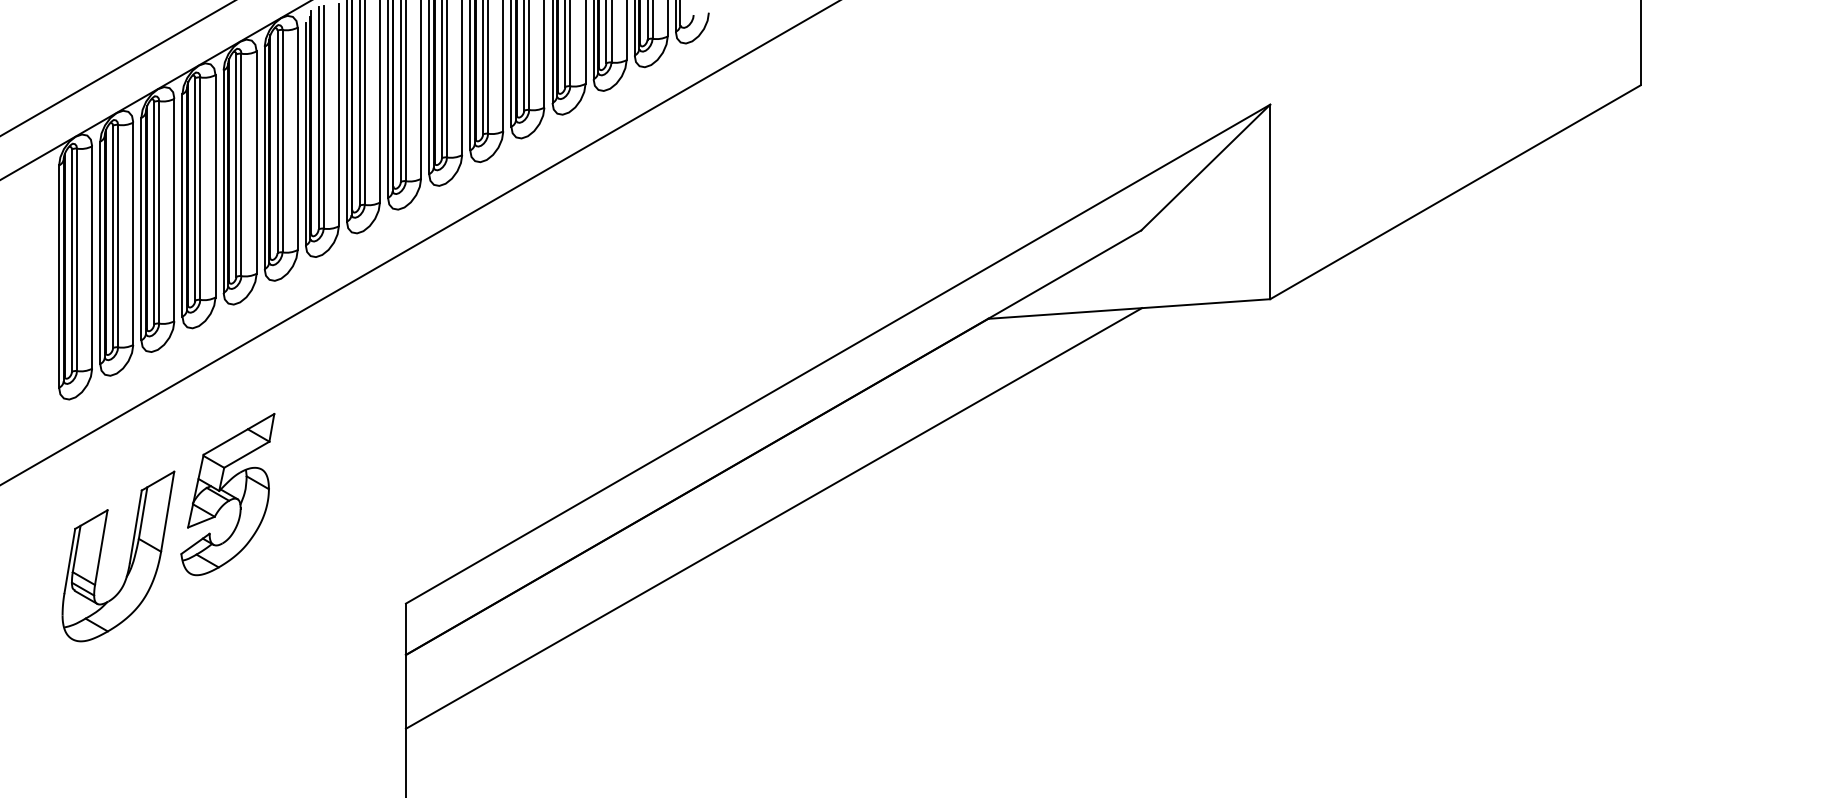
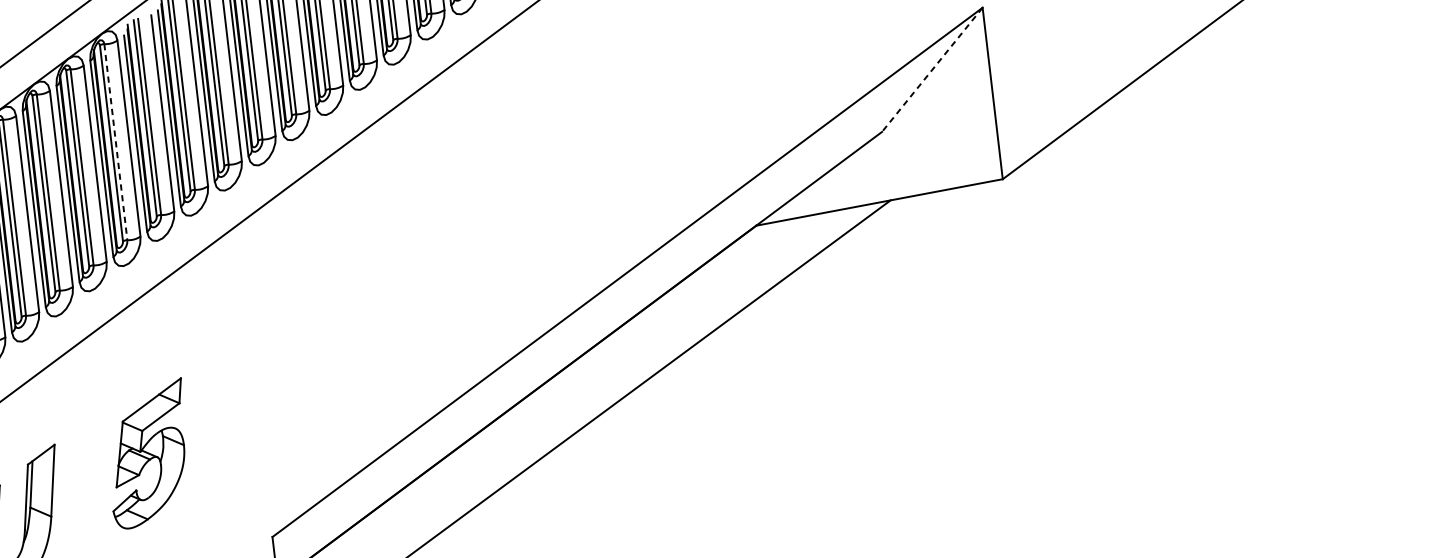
line: (282, 141) -> (115, 142), solid -> dashed
line: (1205, 167) -> (932, 69), solid -> dashed
part: (227, 494) -> (147, 454), moved

